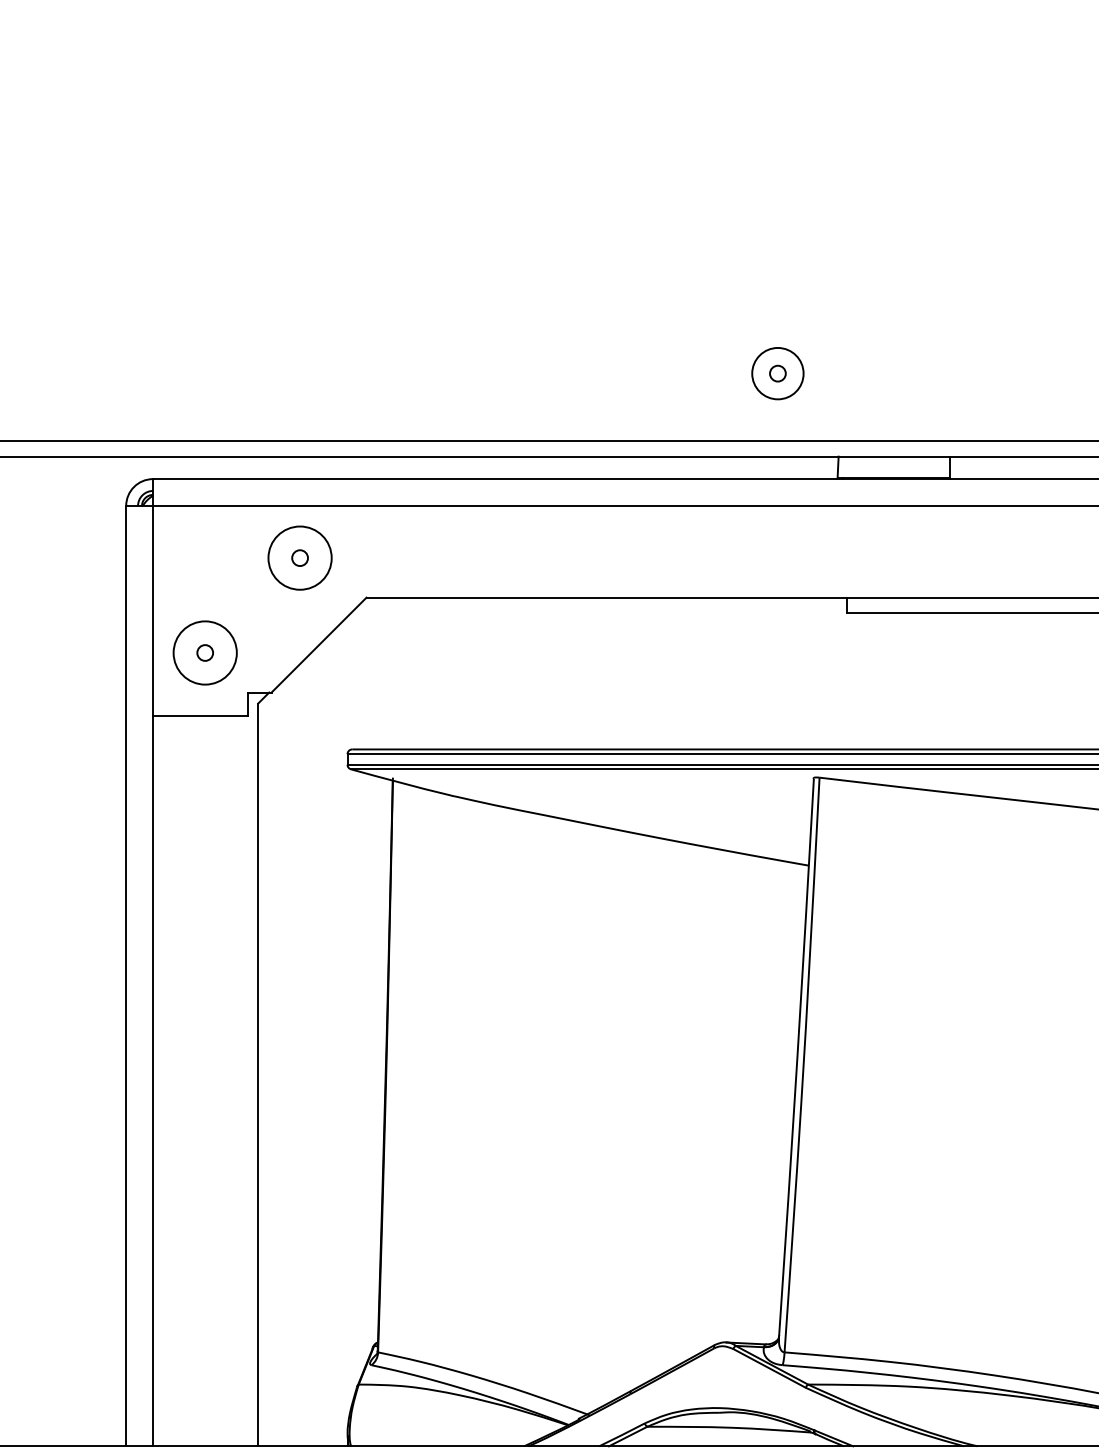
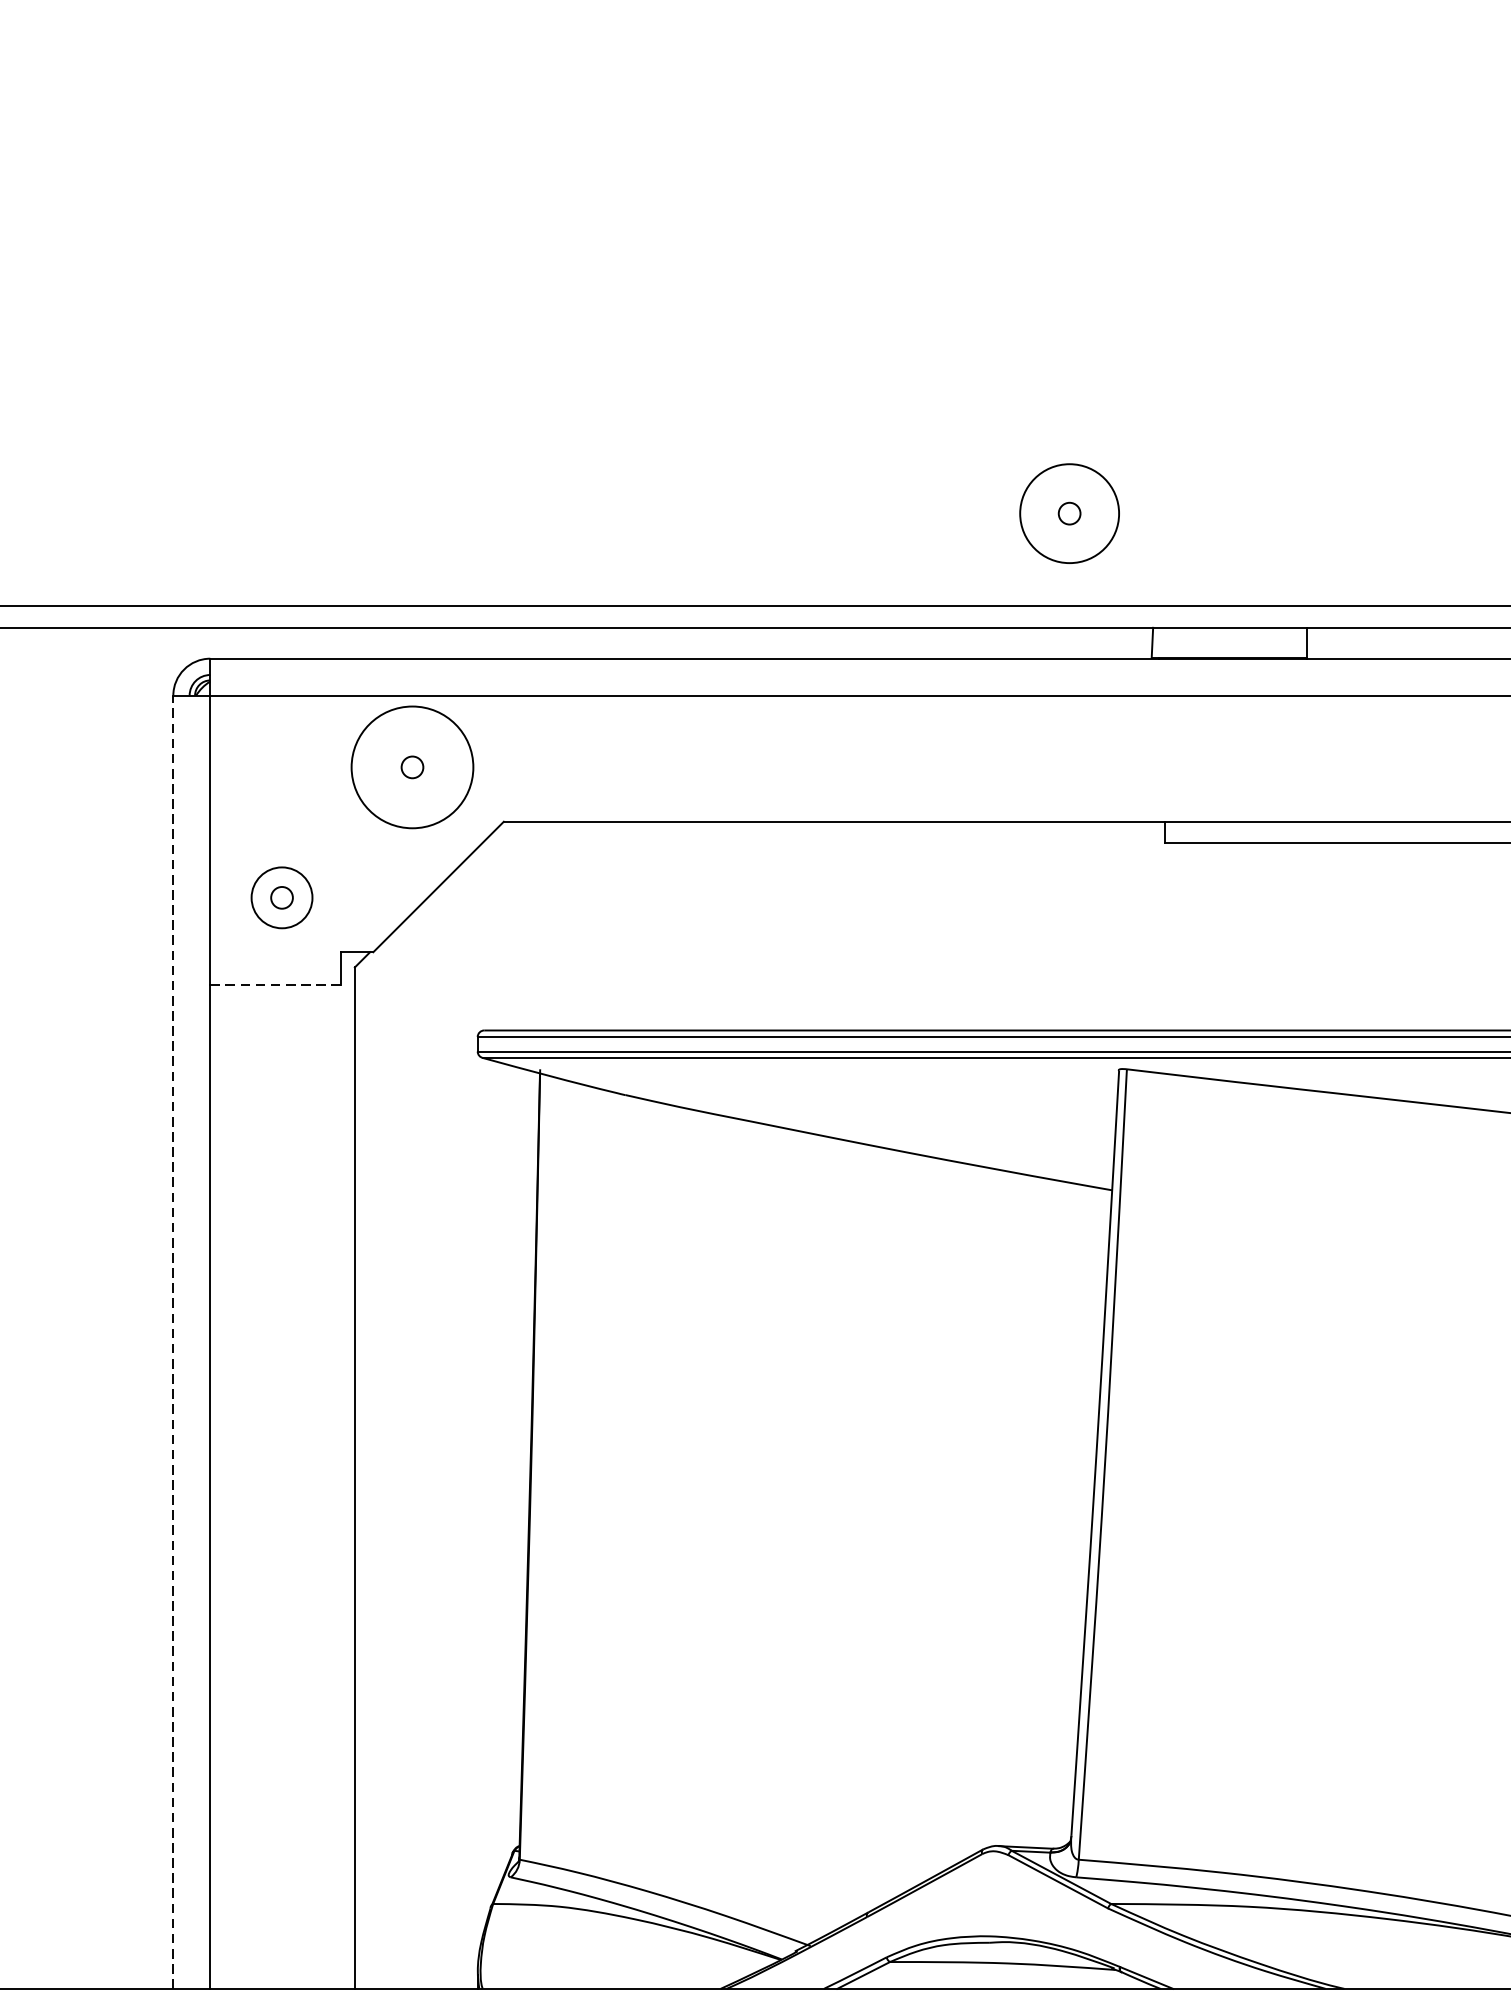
circle: (777, 373) -> (1069, 513), size x1.4
circle: (299, 557) -> (411, 766), size x1.4
circle: (204, 652) -> (281, 897), size x0.7
line: (201, 716) -> (276, 985), solid -> dashed
line: (126, 975) -> (173, 1341), solid -> dashed

